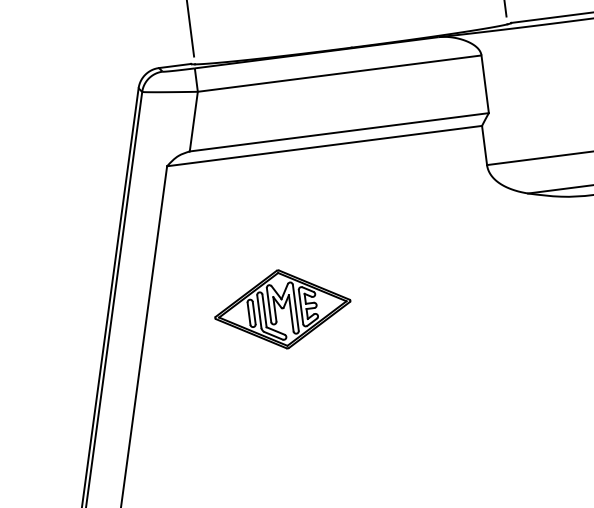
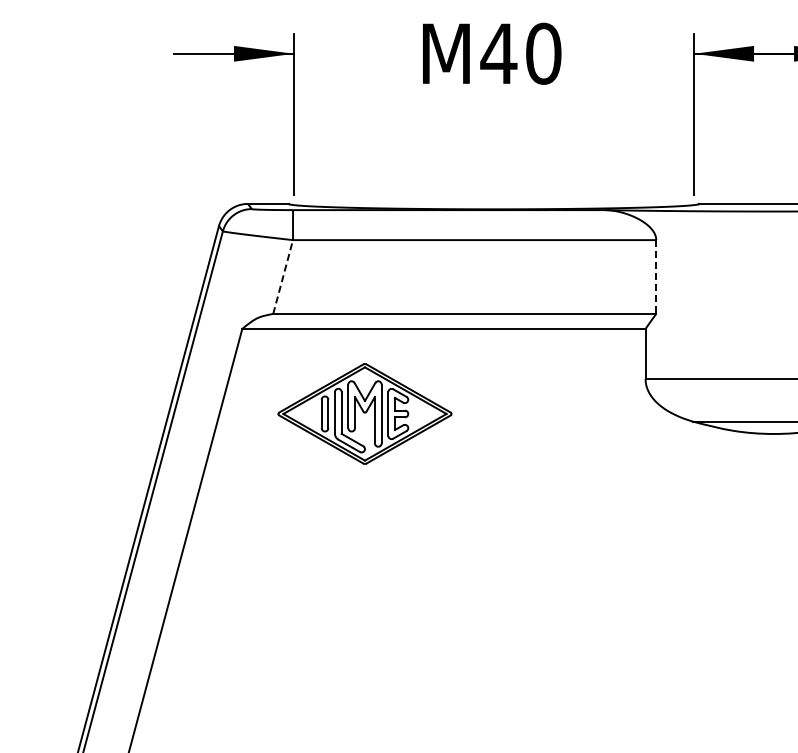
line: (485, 84) -> (656, 277), solid -> dashed
line: (194, 121) -> (283, 276), solid -> dashed
part: (282, 309) -> (364, 413), moved

